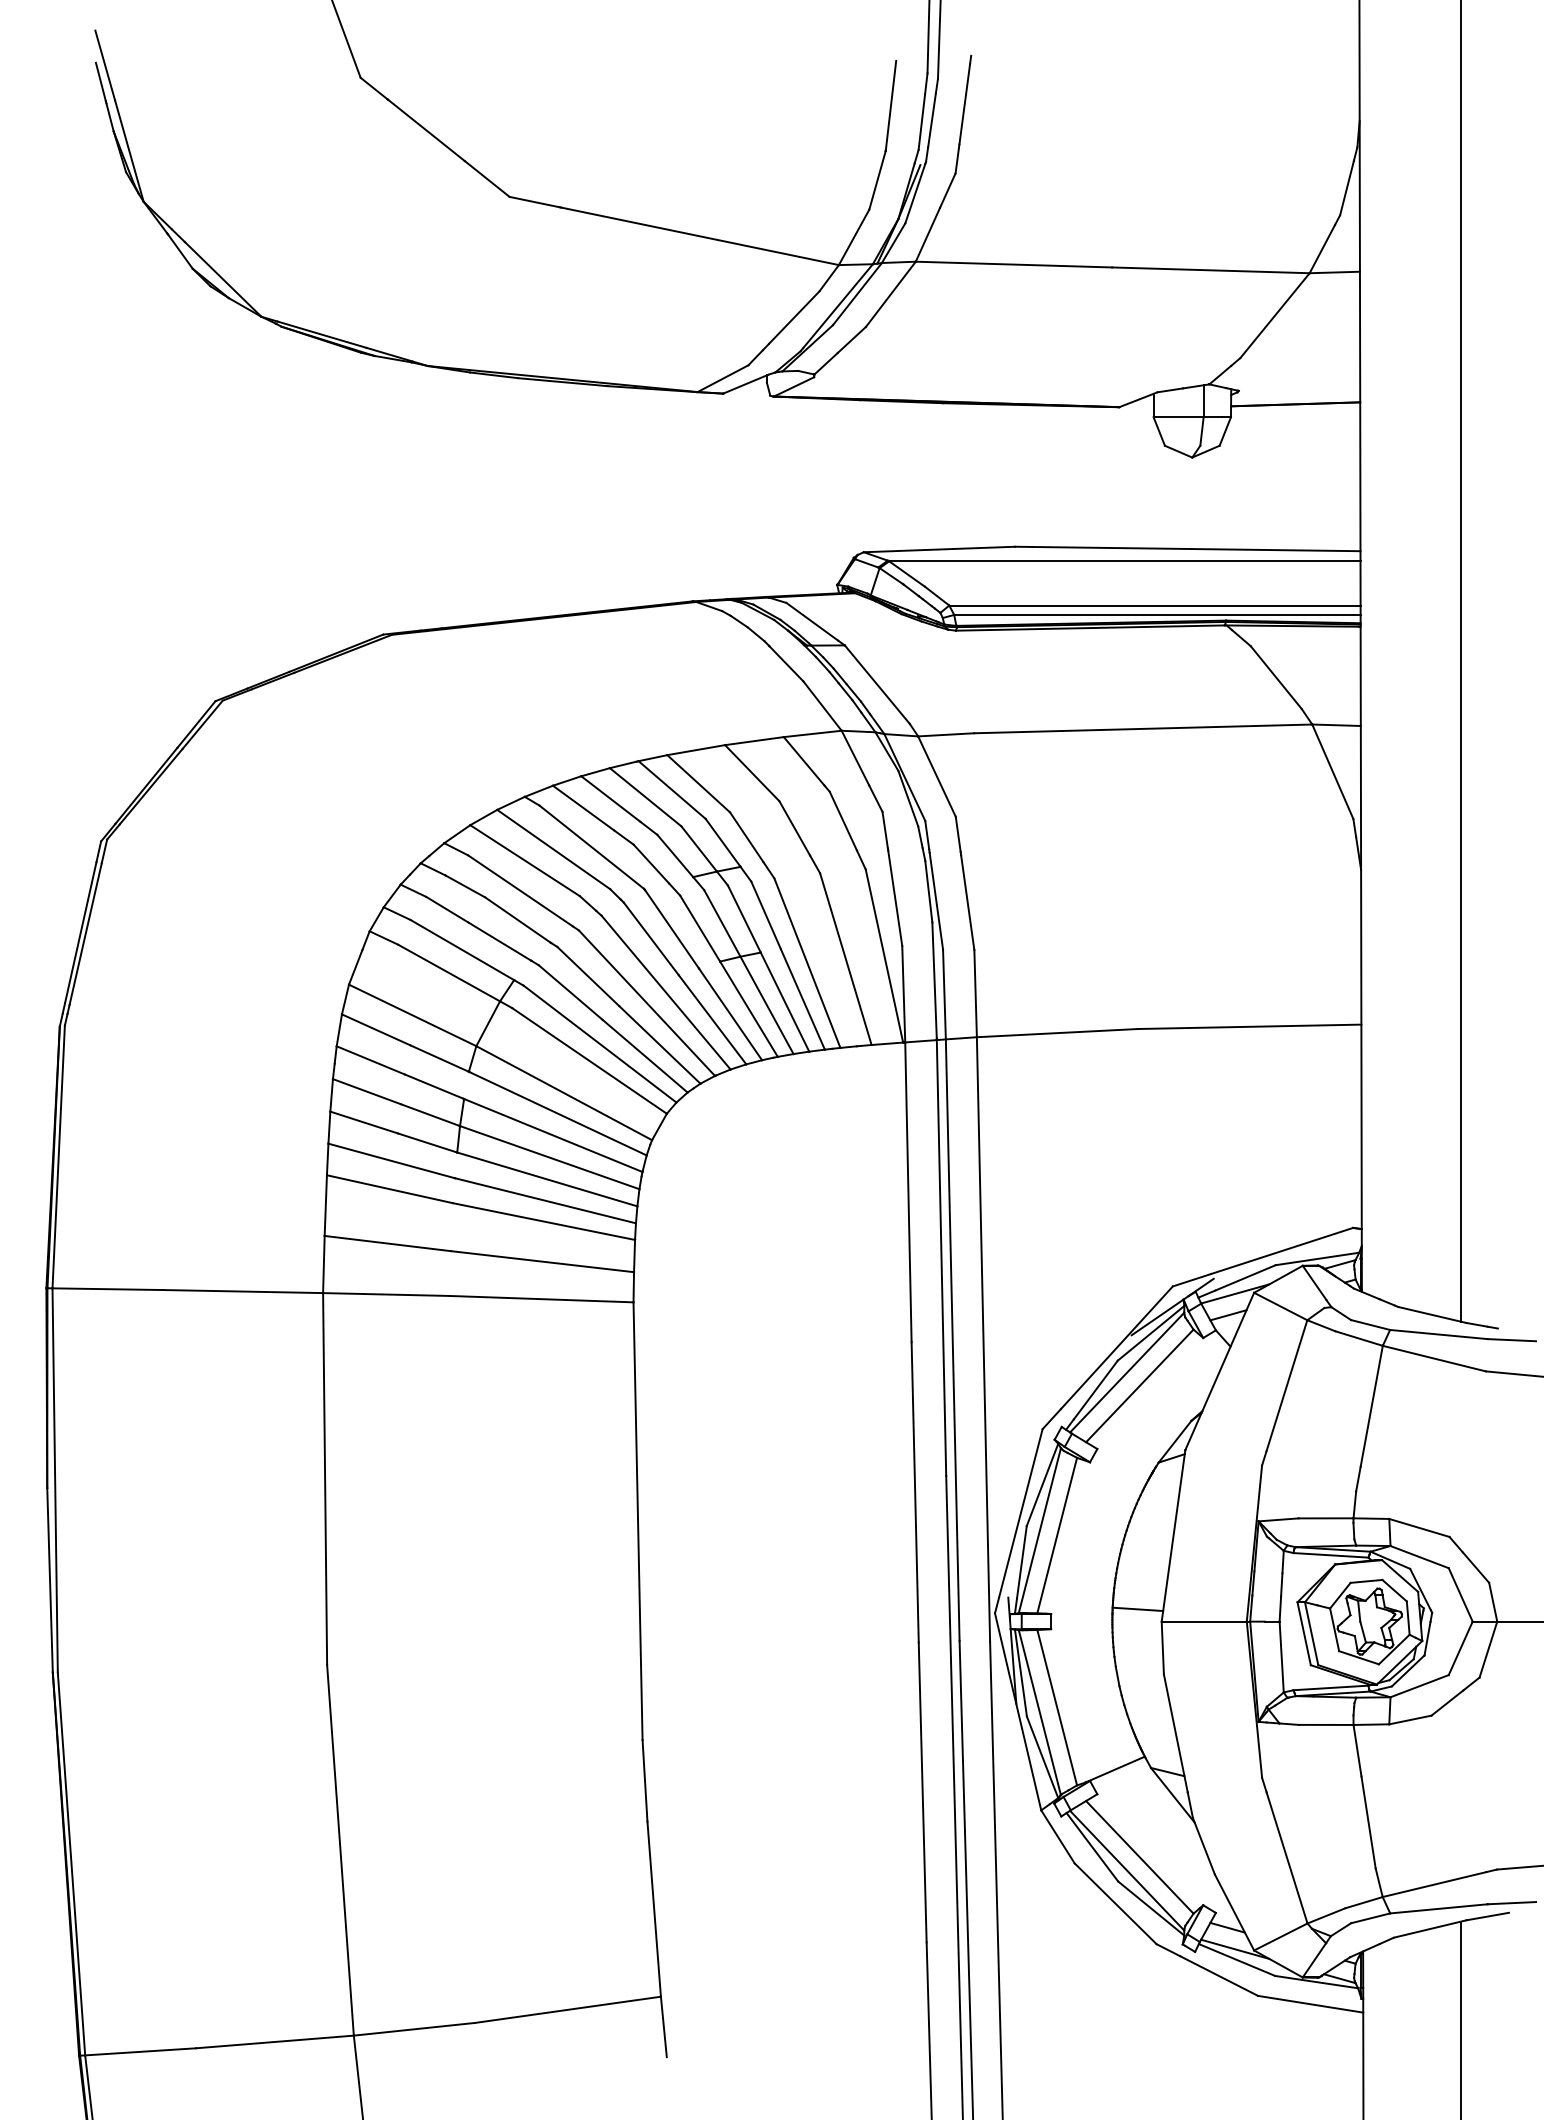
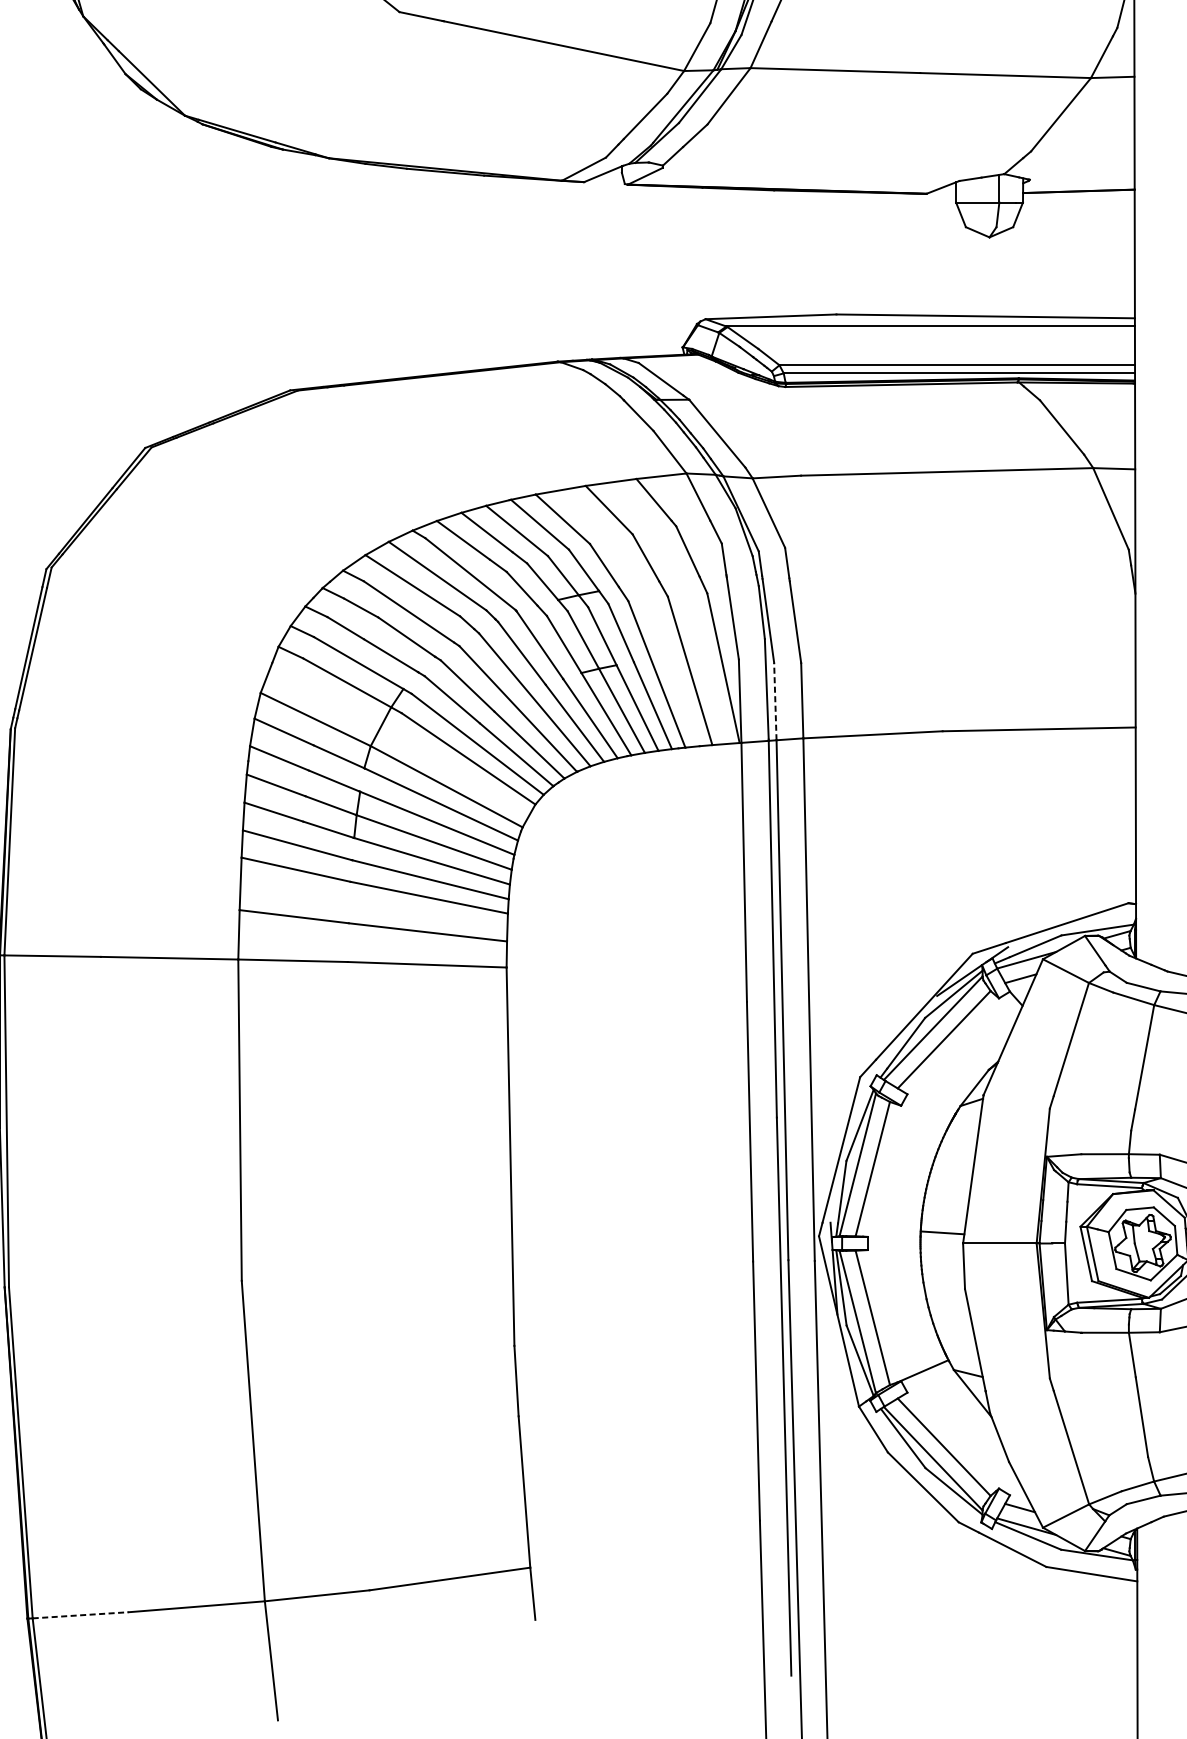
line: (944, 994) -> (775, 701), solid -> dashed
line: (140, 2051) -> (80, 1615), solid -> dashed

